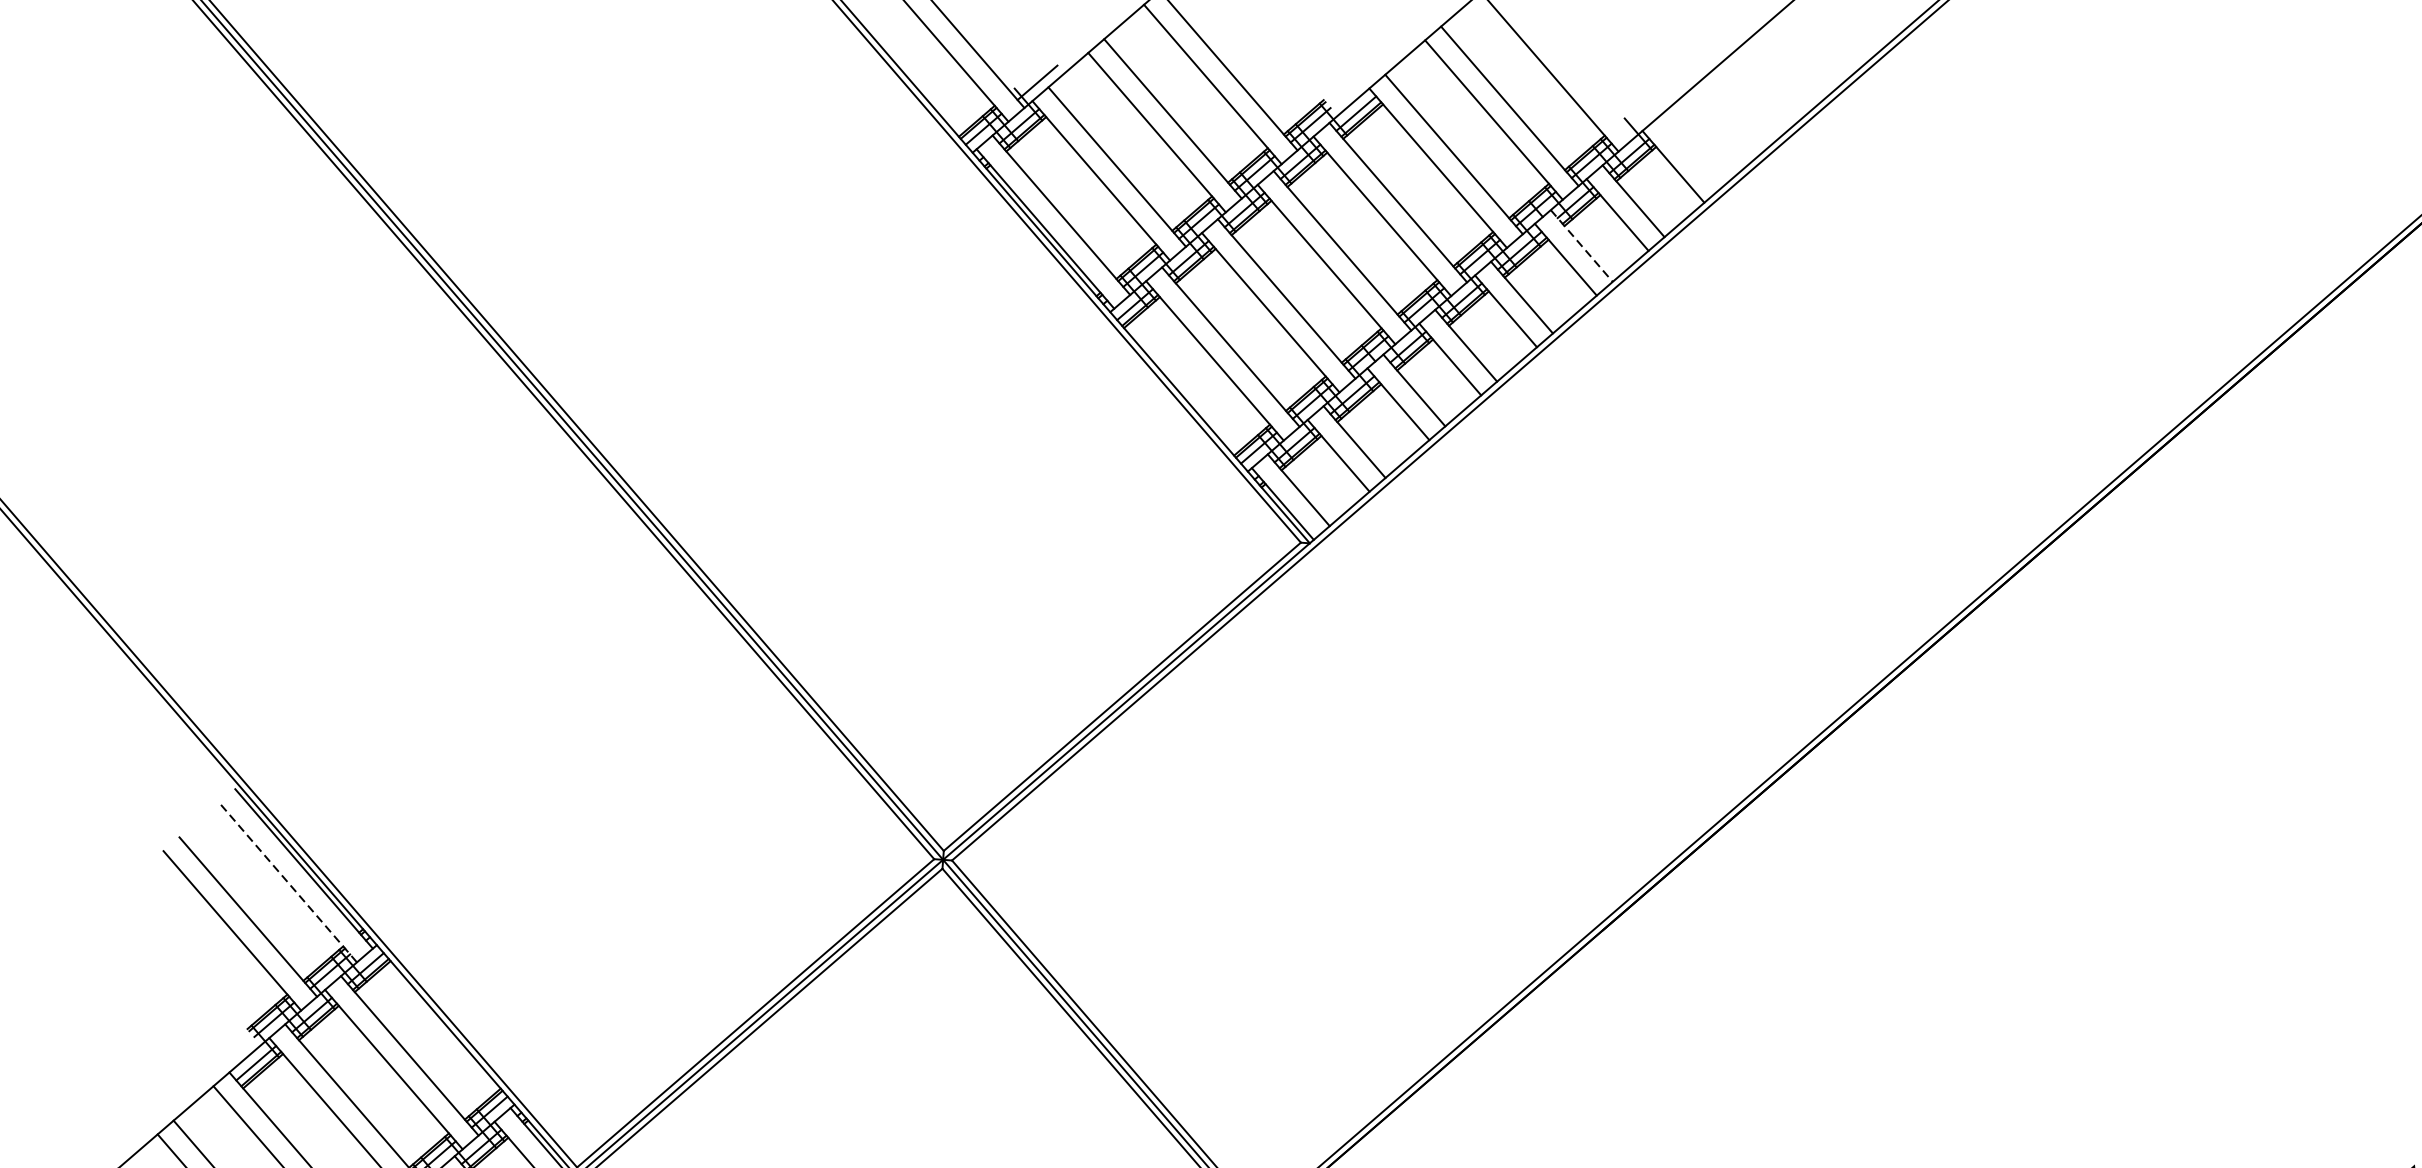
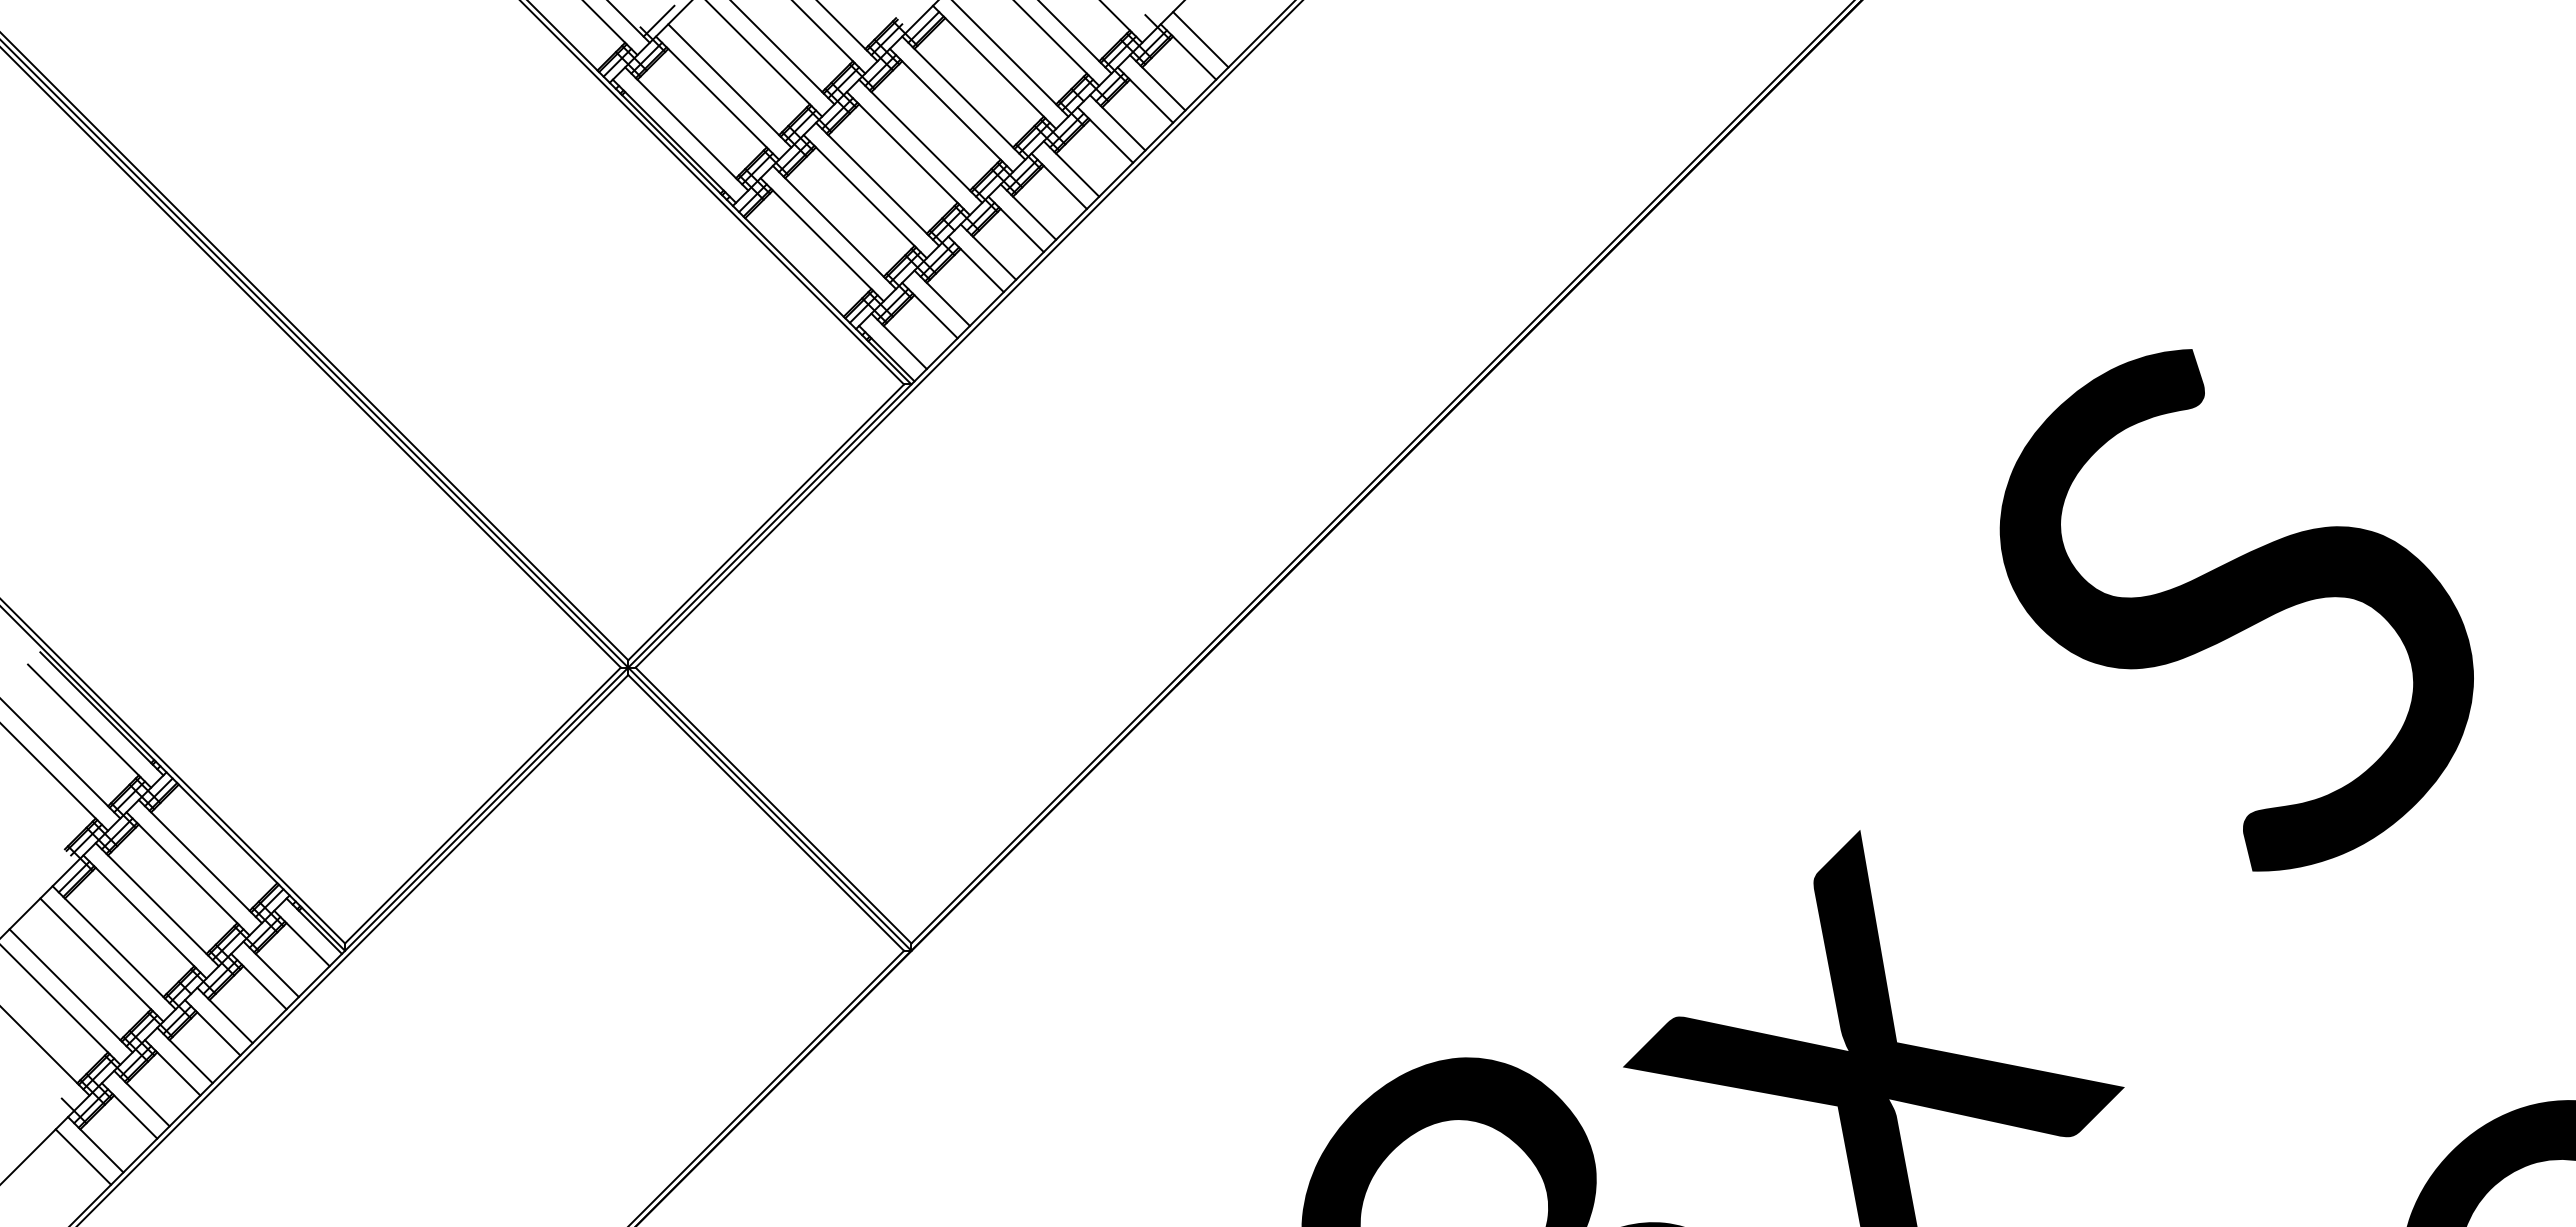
line: (1689, 152) -> (1200, 39), added
line: (1582, 246) -> (1118, 123), dashed -> solid
line: (288, 881) -> (89, 725), dashed -> solid

